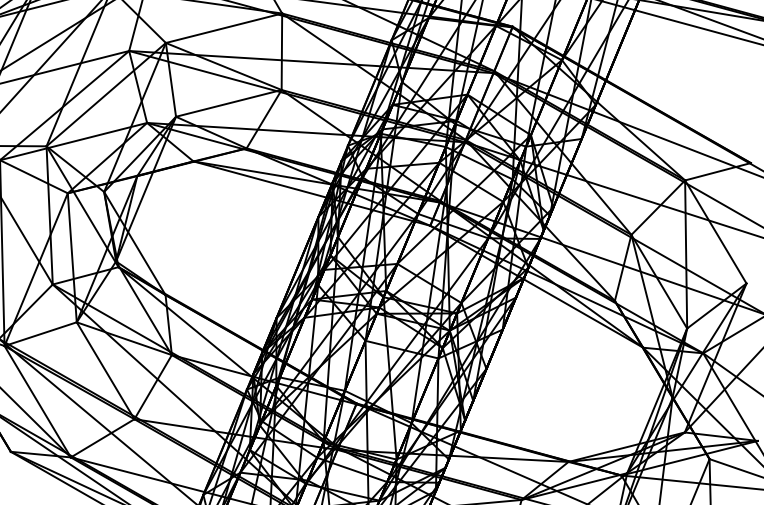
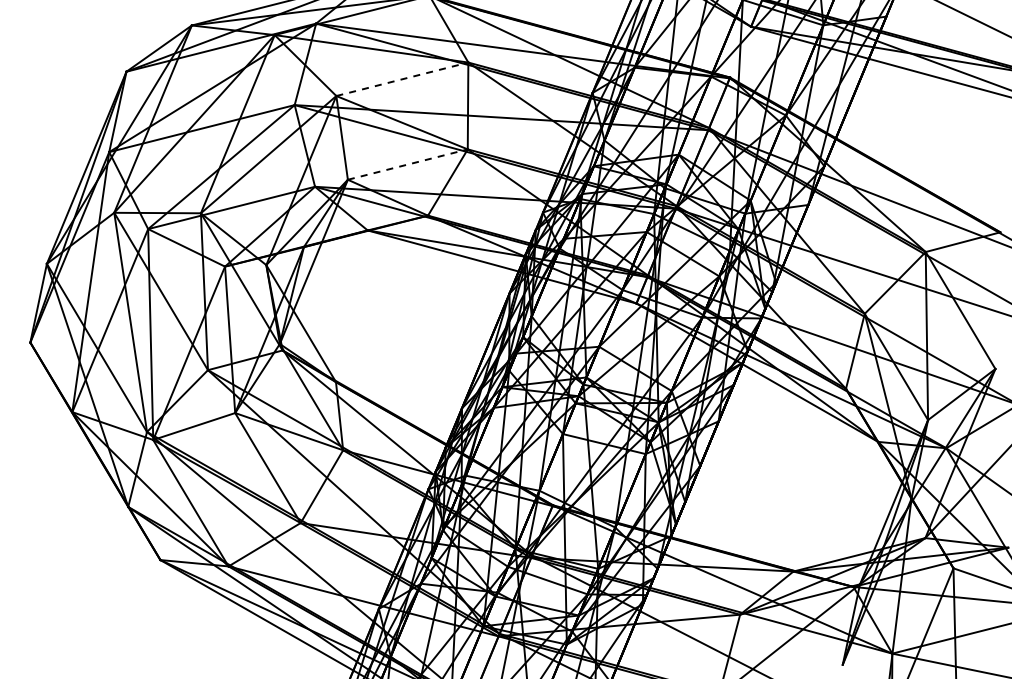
line: (224, 28) -> (402, 79), solid -> dashed
line: (228, 103) -> (407, 164), solid -> dashed

